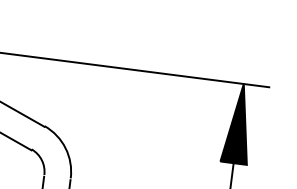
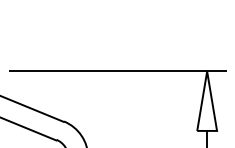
fill: (239, 122) -> (207, 100), removed

